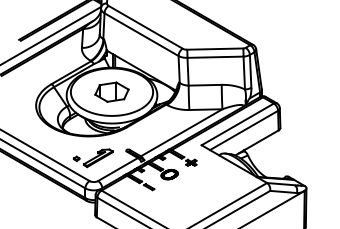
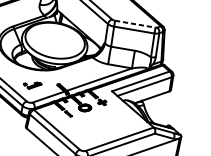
line: (215, 49) -> (135, 24), solid -> dashed
part: (111, 91) -> (54, 40), removed
part: (92, 158) -> (31, 85), size x0.6

